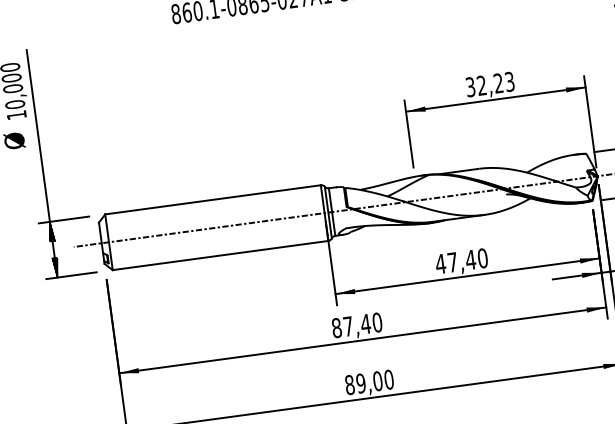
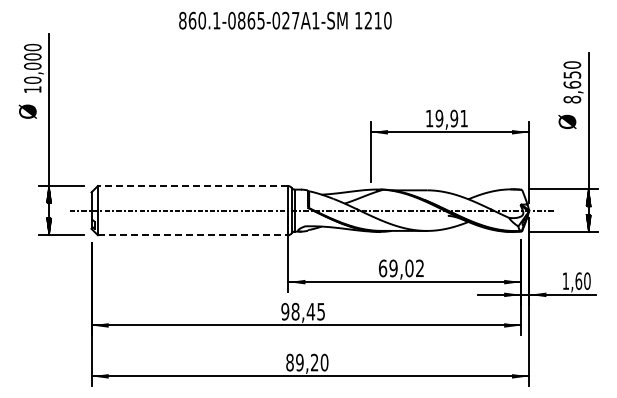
text: (489, 84) -> (446, 118), 32,23 -> 19,91
line: (212, 200) -> (192, 186), solid -> dashed
line: (221, 255) -> (193, 235), solid -> dashed
text: (461, 261) -> (401, 268), 47,40 -> 69,02
text: (357, 325) -> (303, 311), 87,40 -> 98,45
text: (377, 381) -> (314, 362), 89,00 -> 89,20

